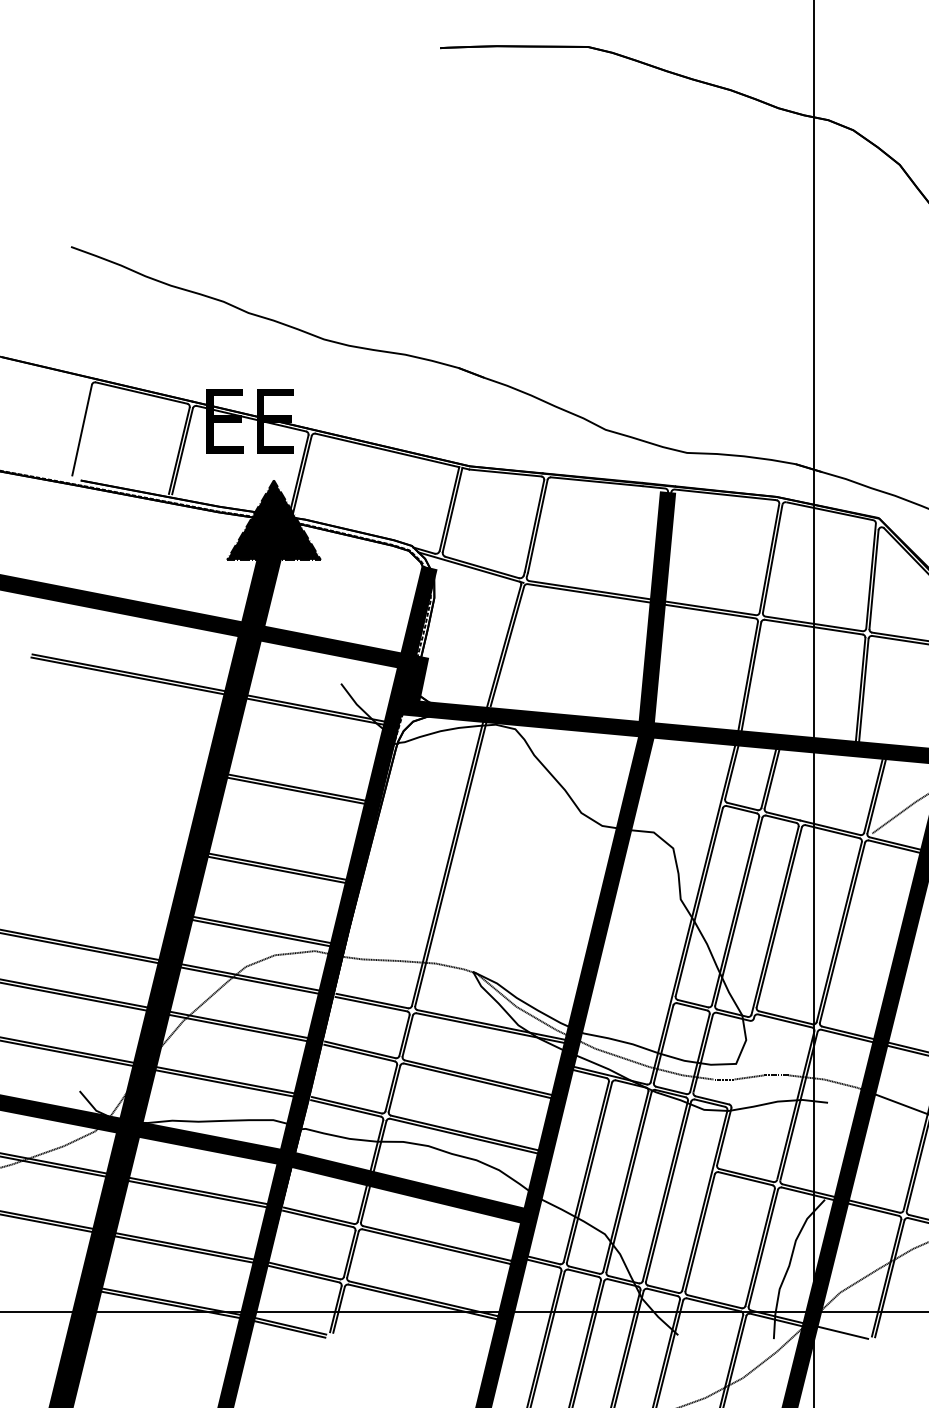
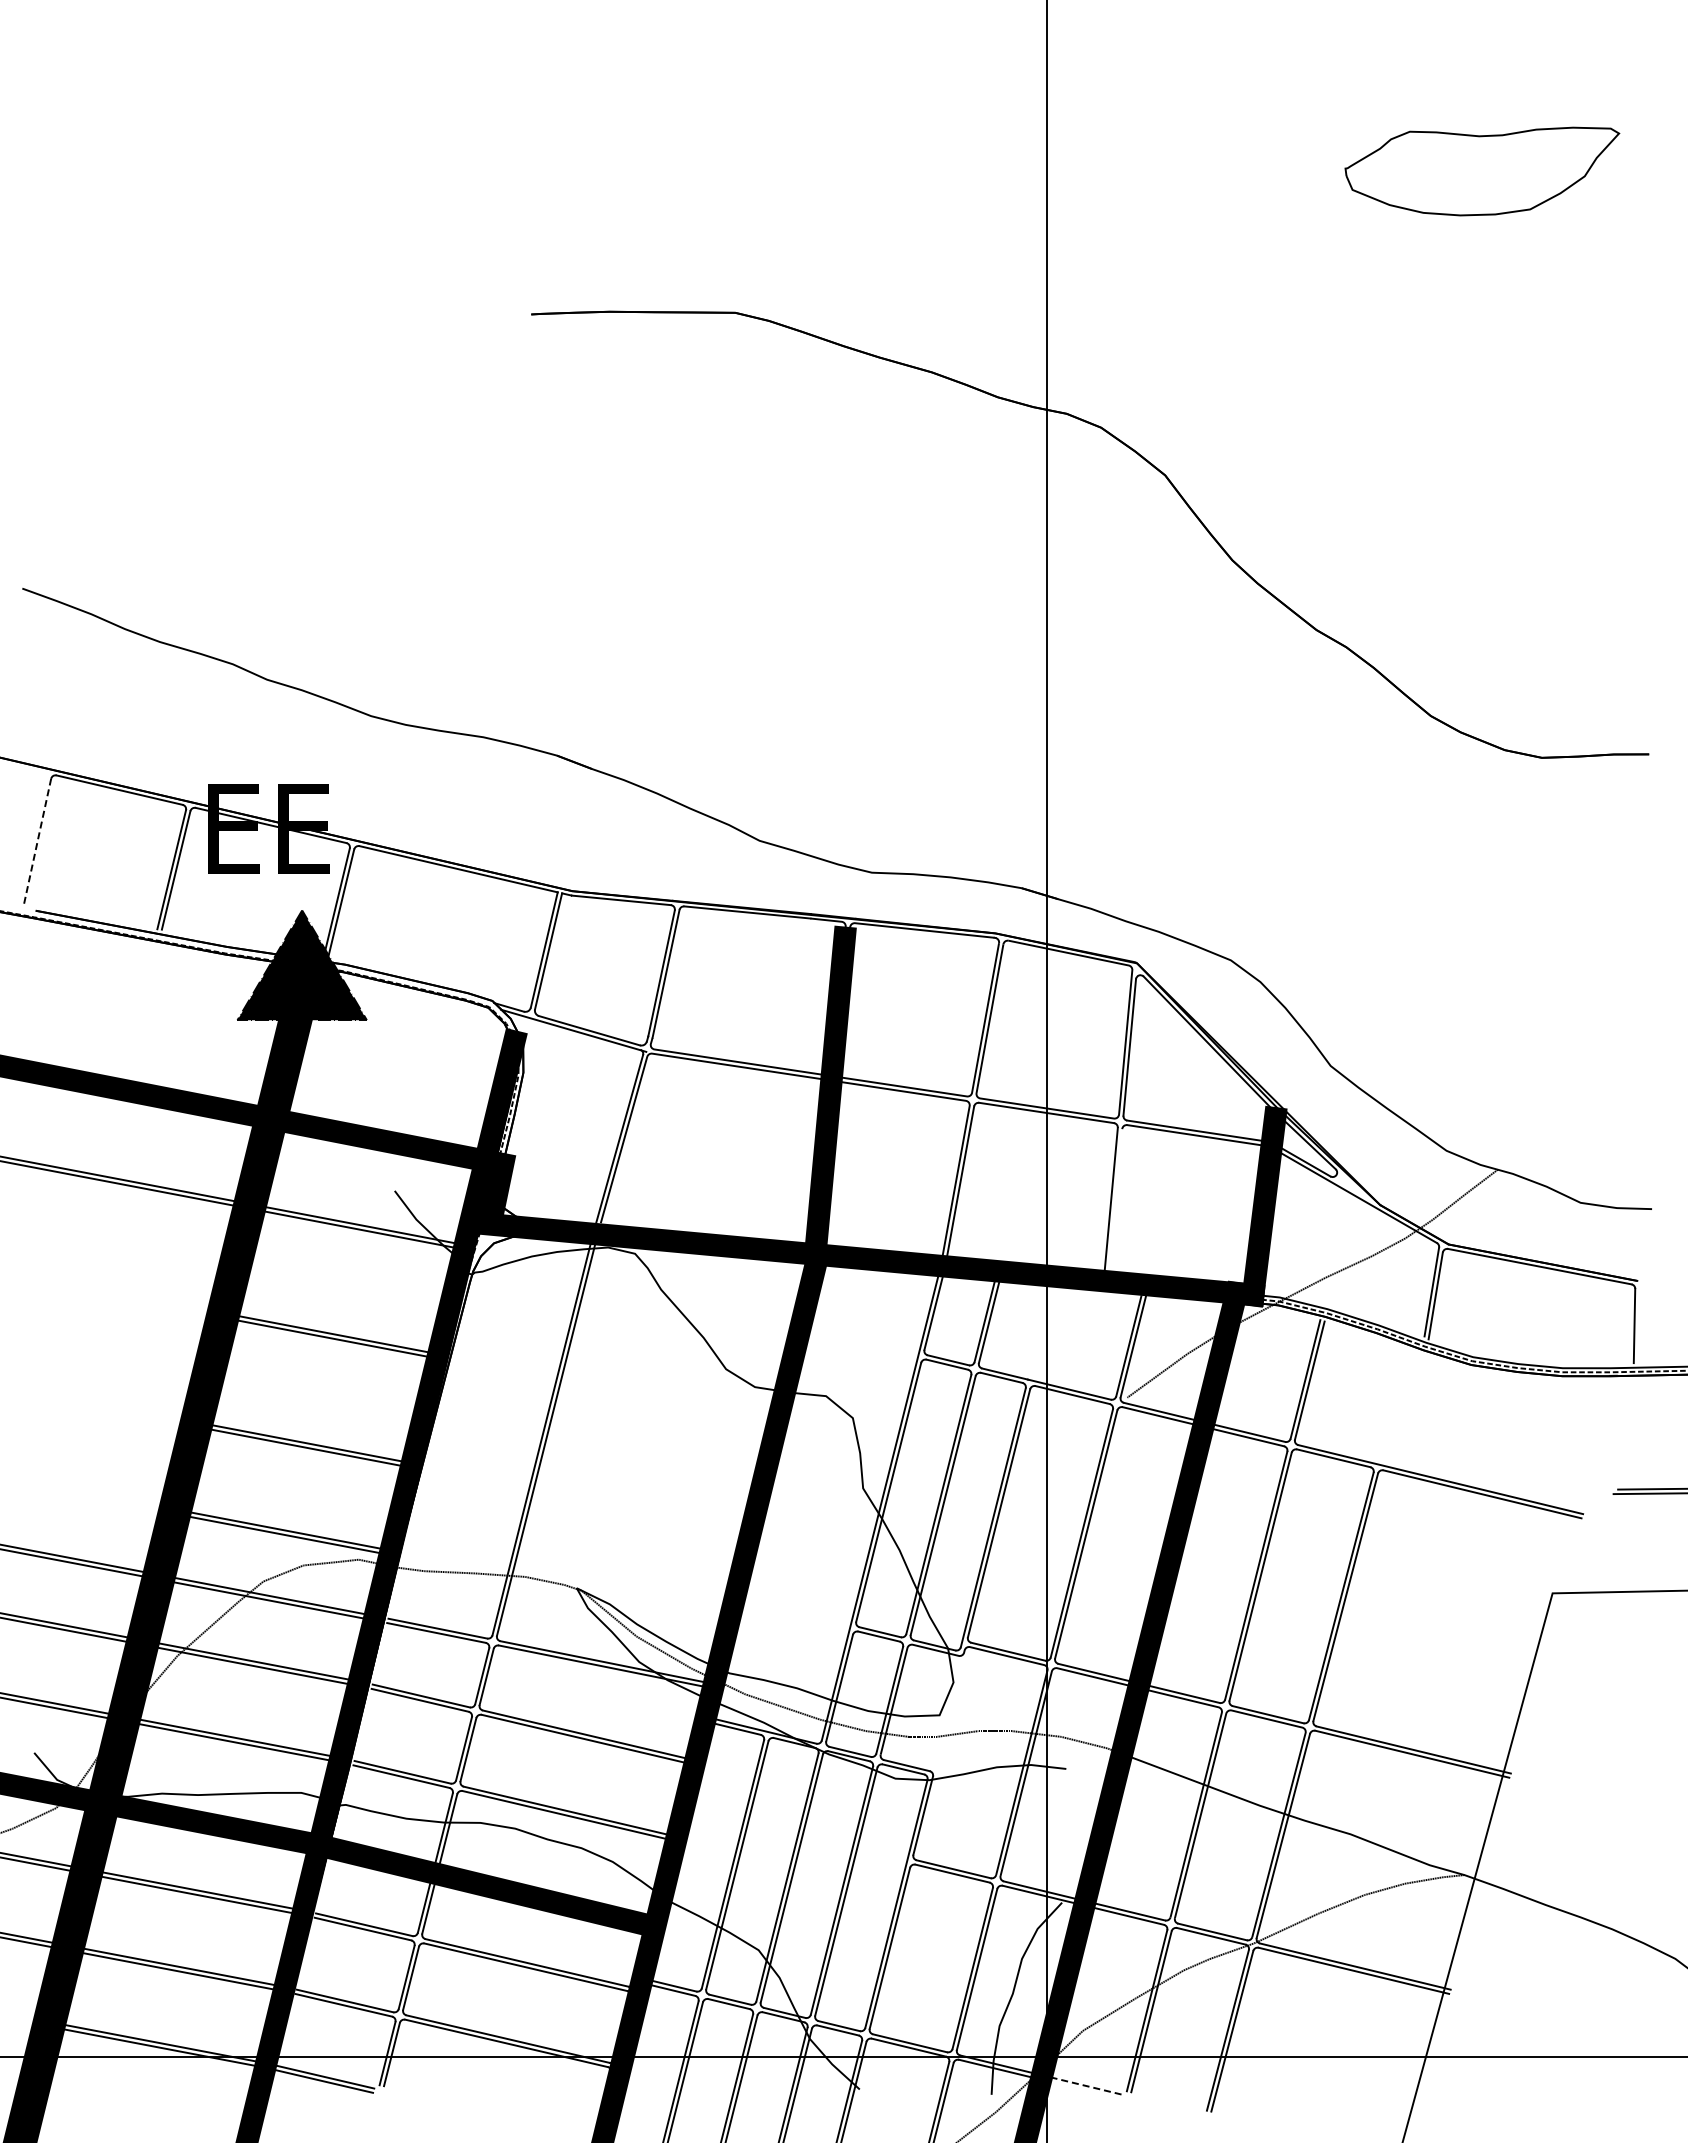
line: (82, 430) -> (37, 841), solid -> dashed
line: (863, 692) -> (1115, 1202), removed
line: (840, 1332) -> (1083, 2085), solid -> dashed

